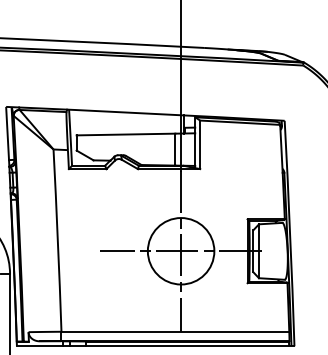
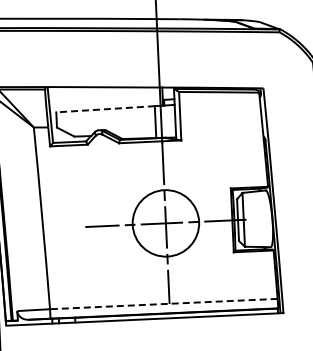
line: (125, 134) -> (105, 109), solid -> dashed
line: (175, 331) -> (163, 303), solid -> dashed

